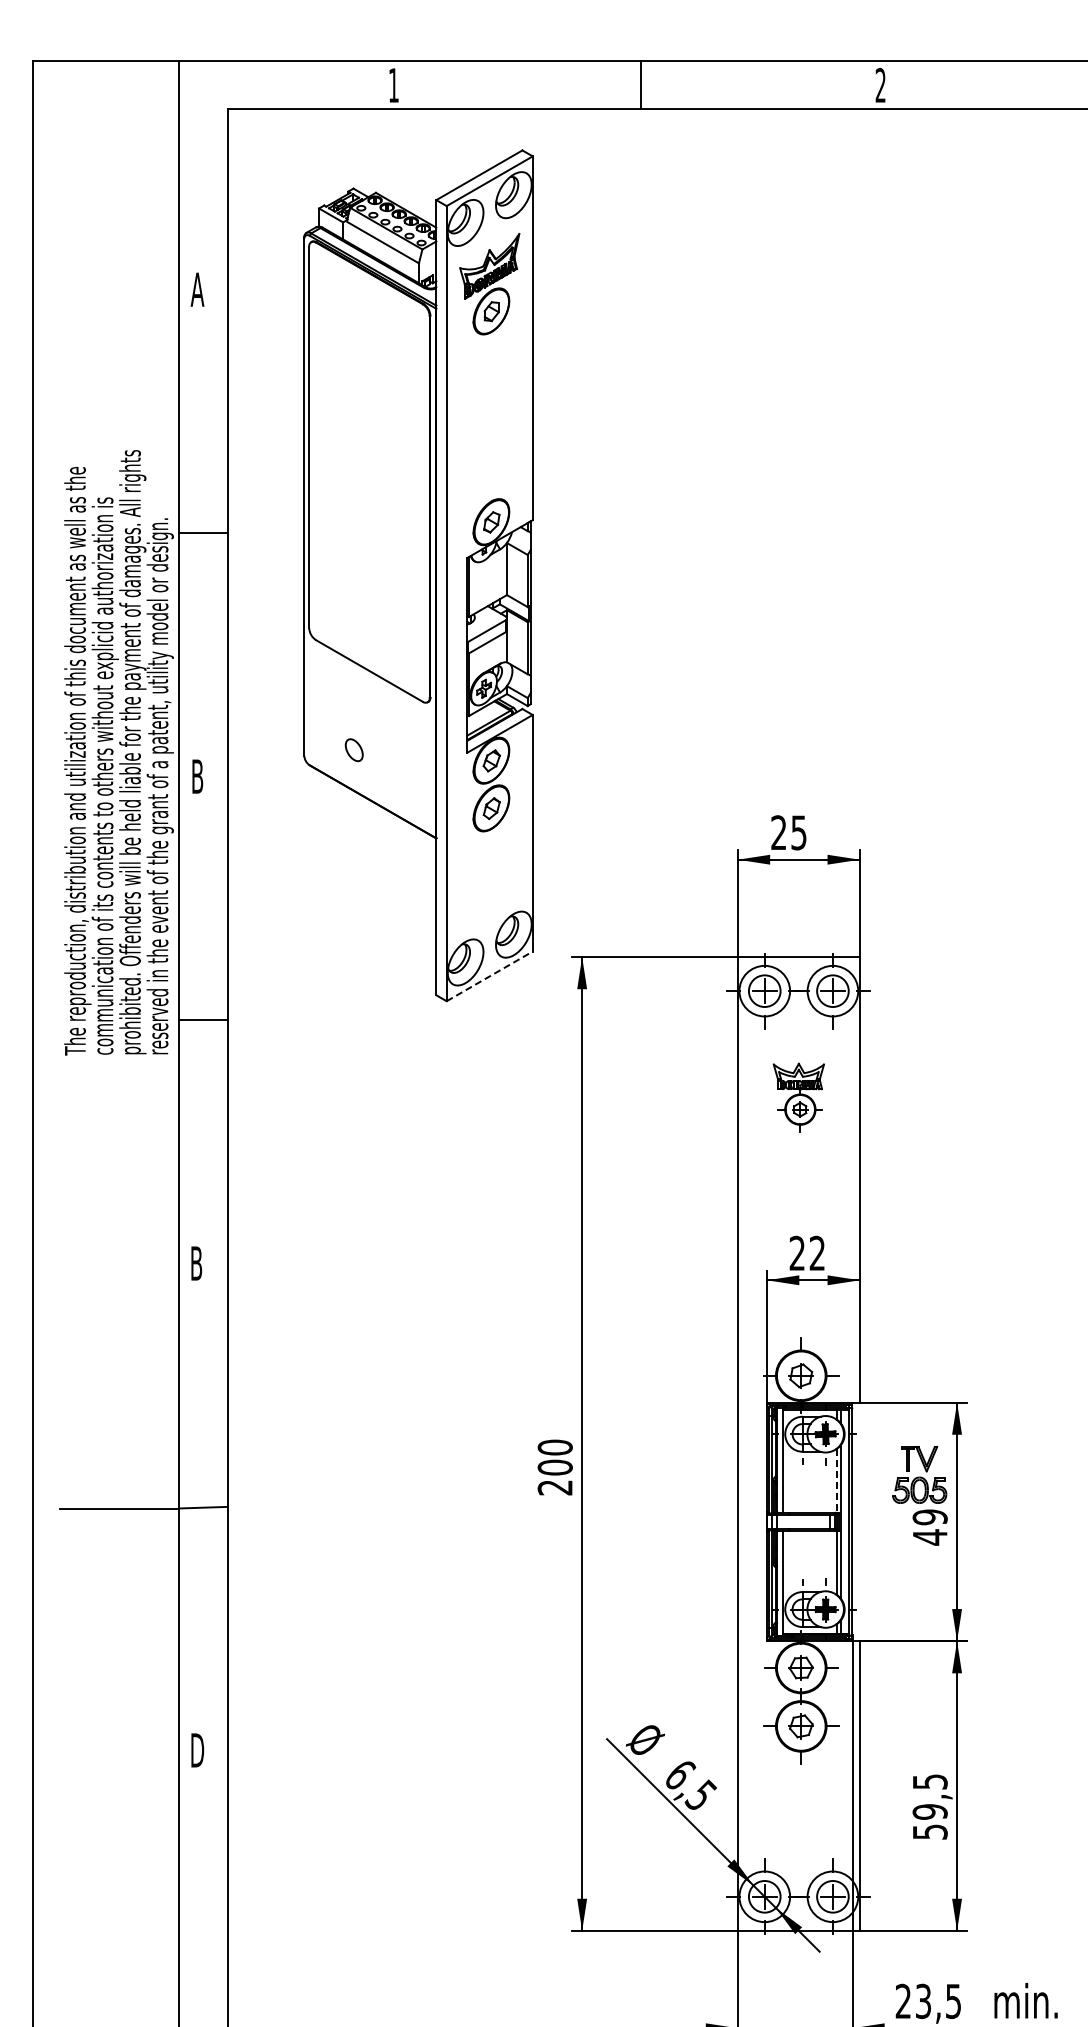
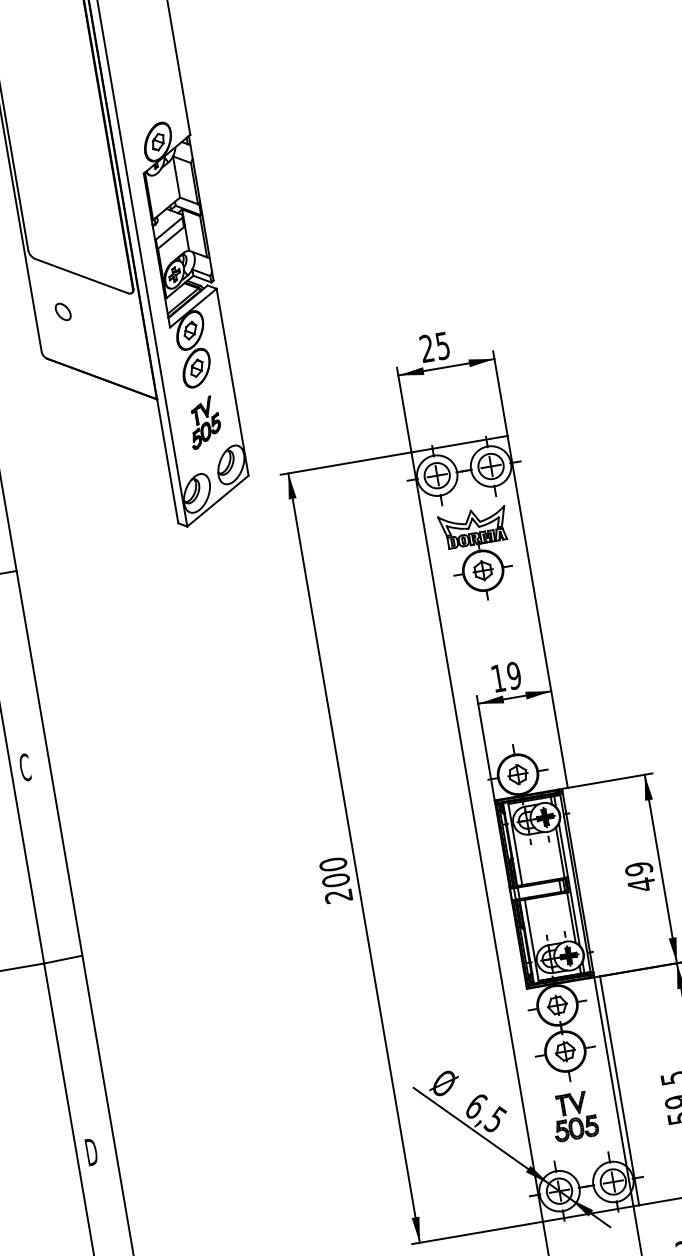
part: (353, 750) -> (62, 312), moved
part: (489, 876) -> (204, 422), added
line: (489, 976) -> (217, 501), dashed -> solid
part: (798, 1097) -> (478, 555), size x1.67
text: (807, 1253) -> (506, 677), 22 -> 19
text: (196, 1263) -> (25, 767), B -> C
part: (919, 1474) -> (574, 1116), moved
line: (836, 1480) -> (559, 852), dashed -> solid

